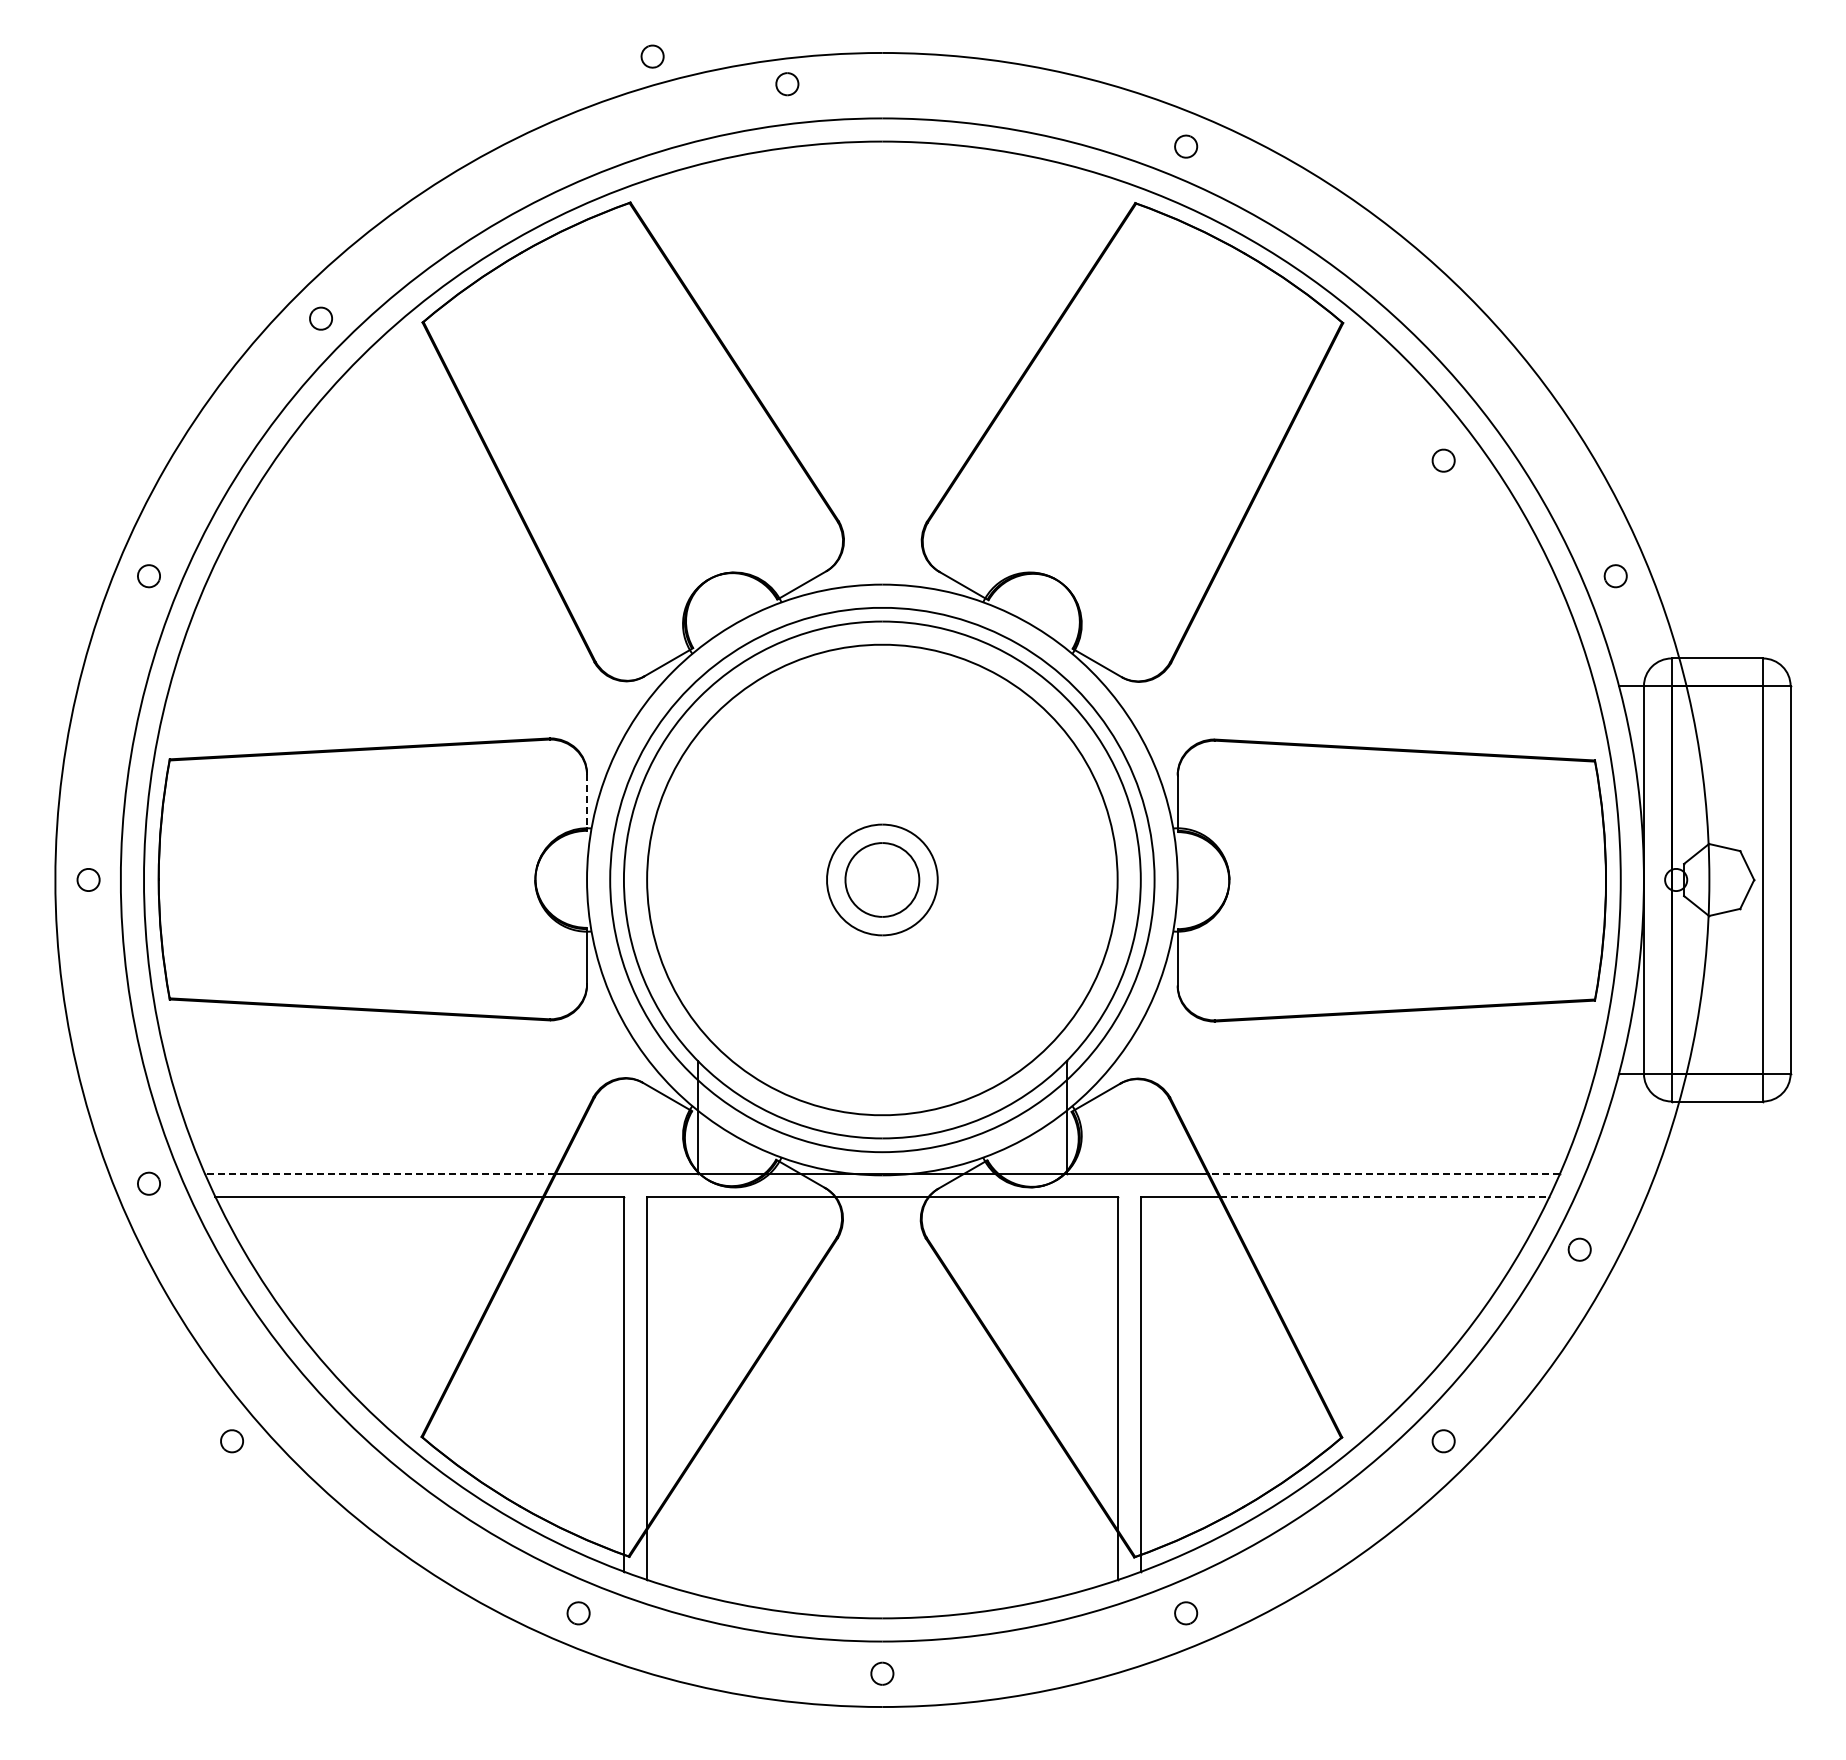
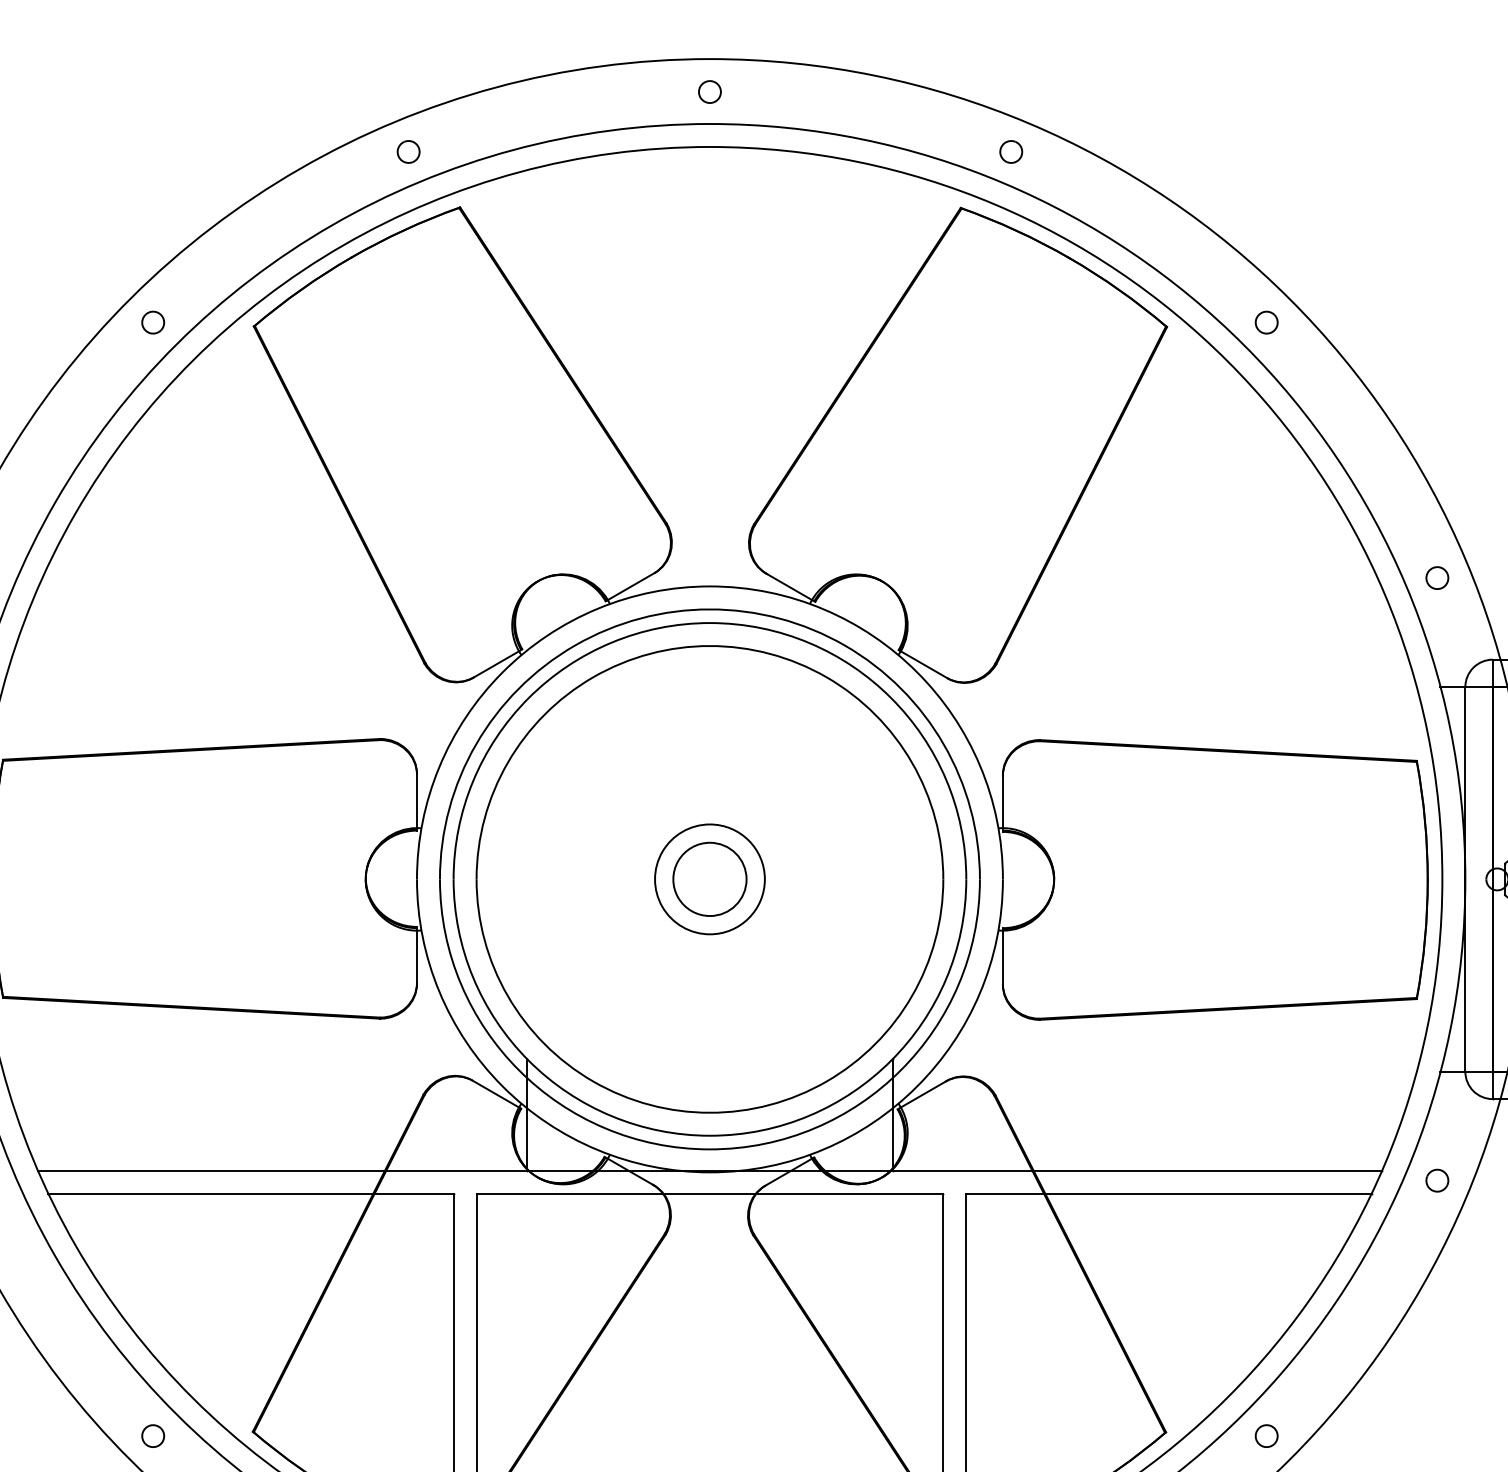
part: (652, 56) -> (408, 151), moved
part: (787, 84) -> (710, 92), moved
part: (1443, 460) -> (1266, 322), moved
line: (587, 801) -> (417, 801), dashed -> solid
line: (379, 1173) -> (211, 1170), dashed -> solid
line: (1384, 1173) -> (1208, 1170), dashed -> solid
line: (1384, 1196) -> (1208, 1193), dashed -> solid
part: (1579, 1249) -> (1437, 1180), moved
part: (231, 1441) -> (152, 1436), moved

